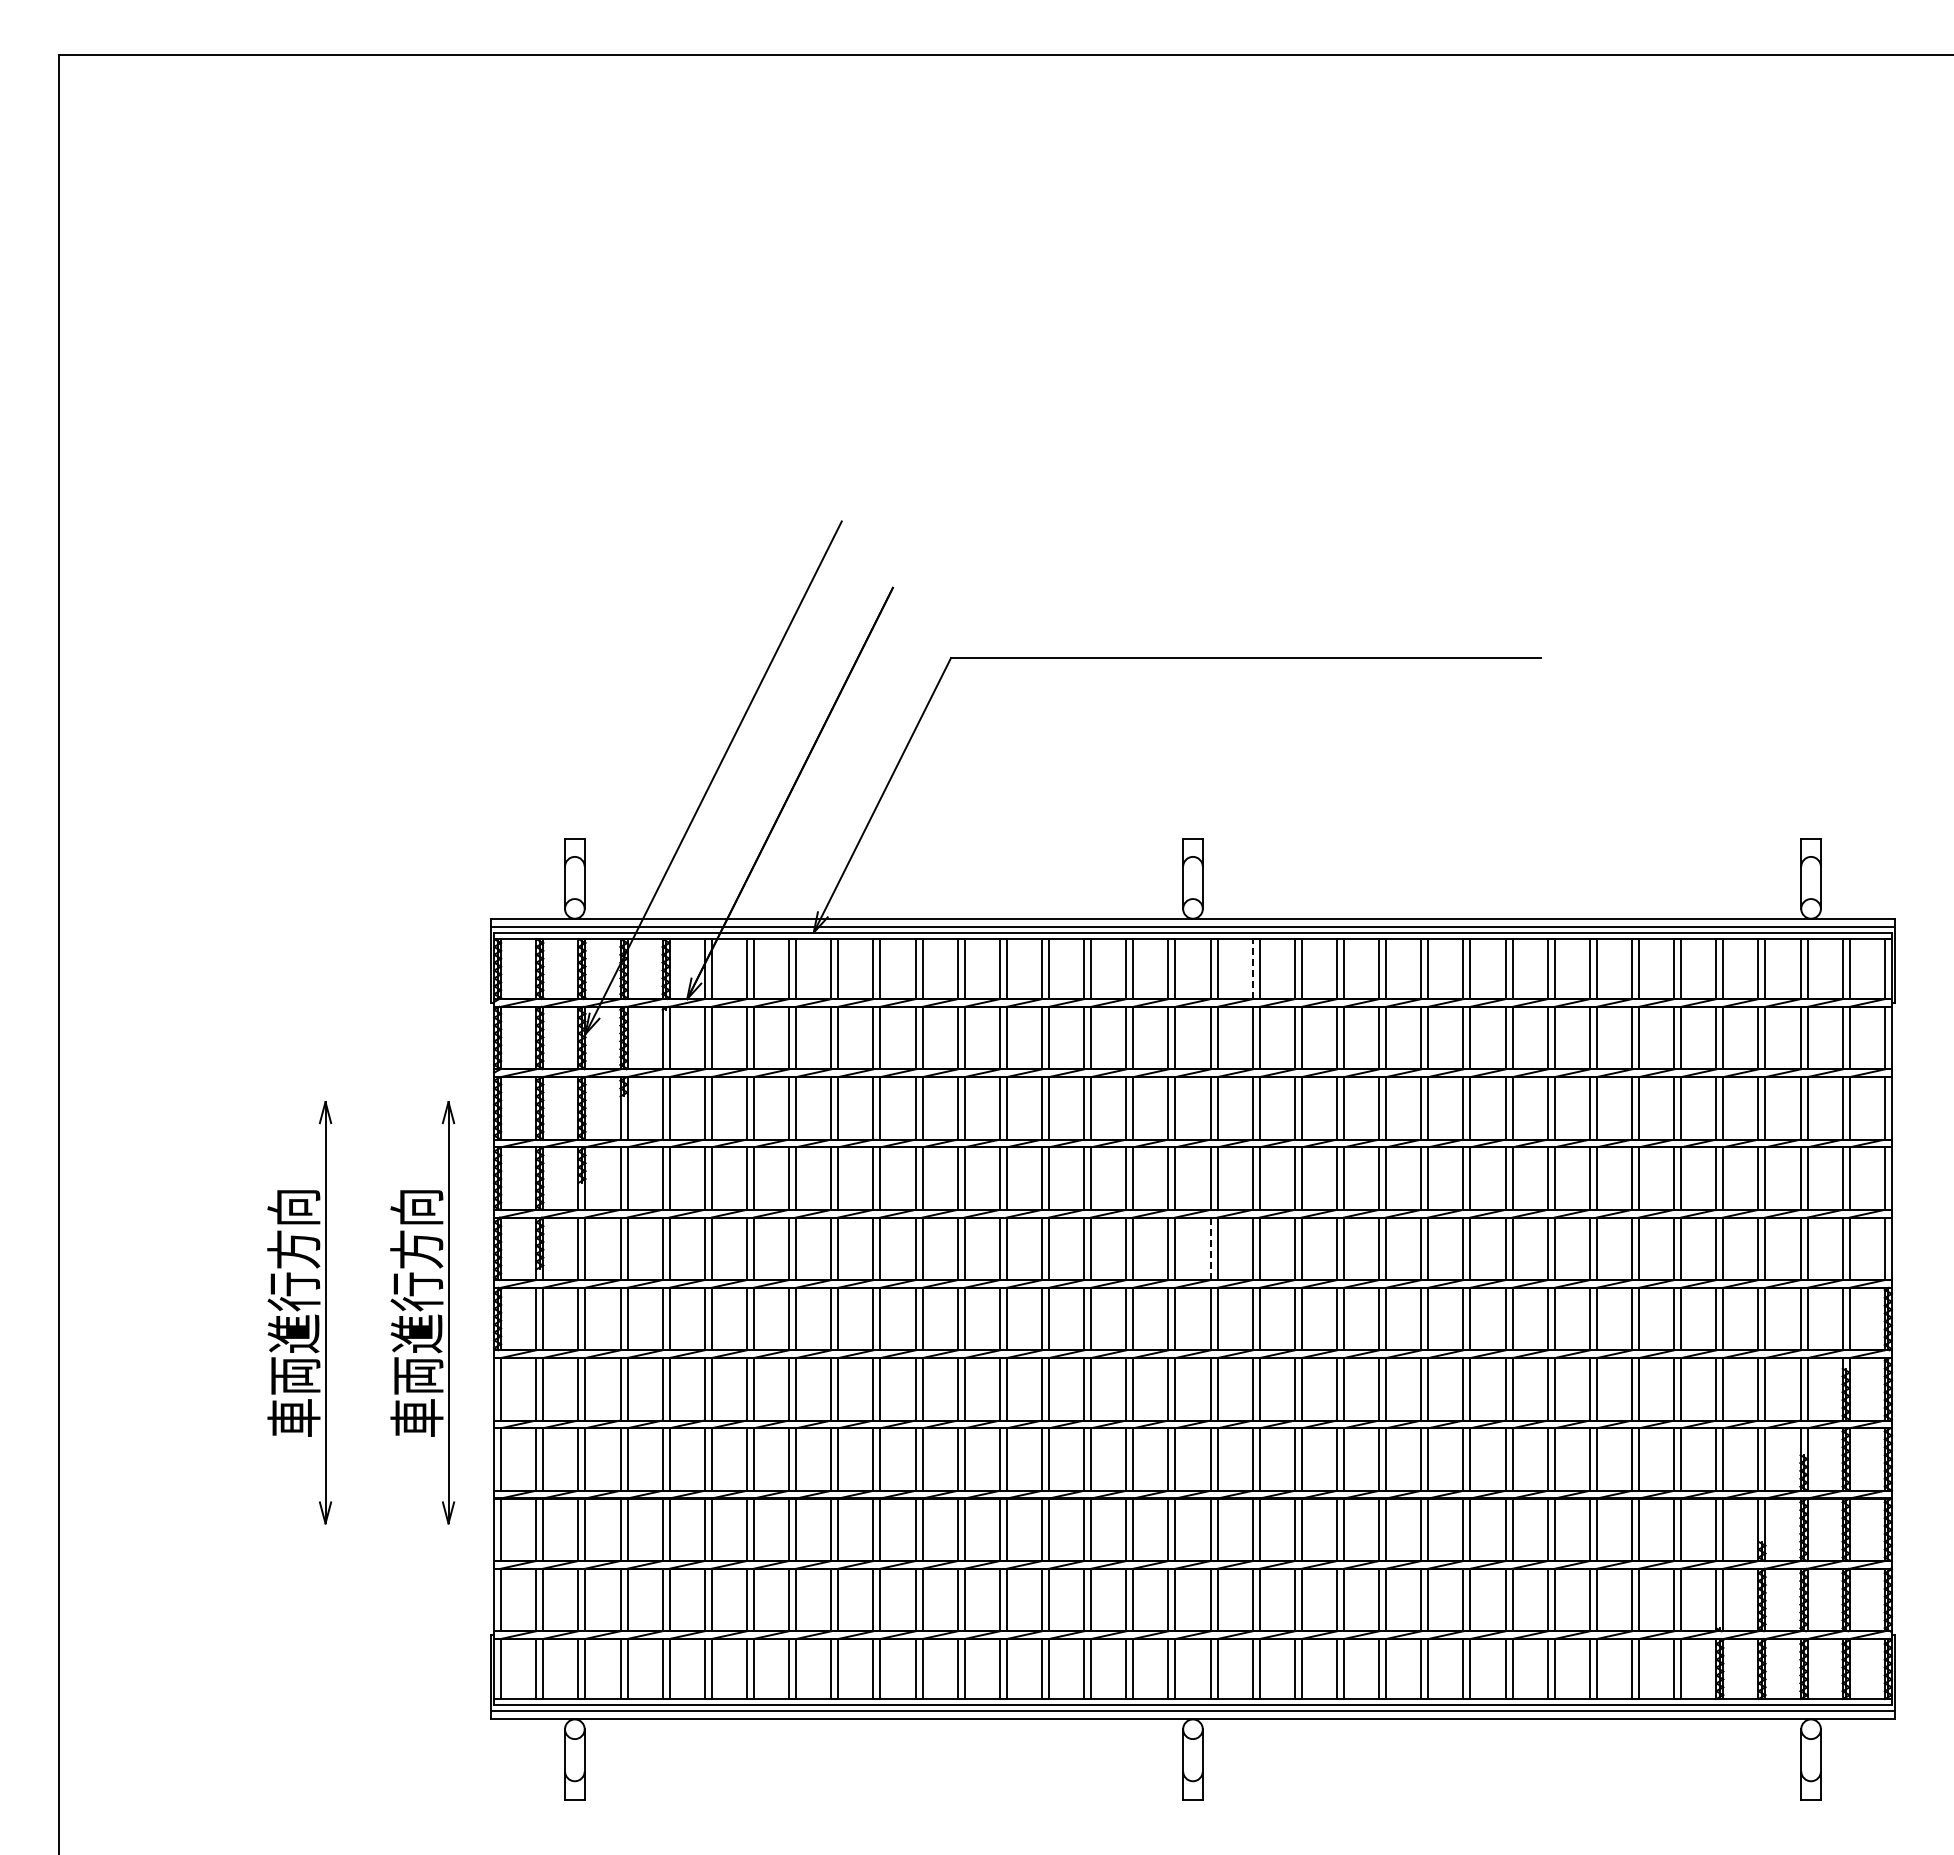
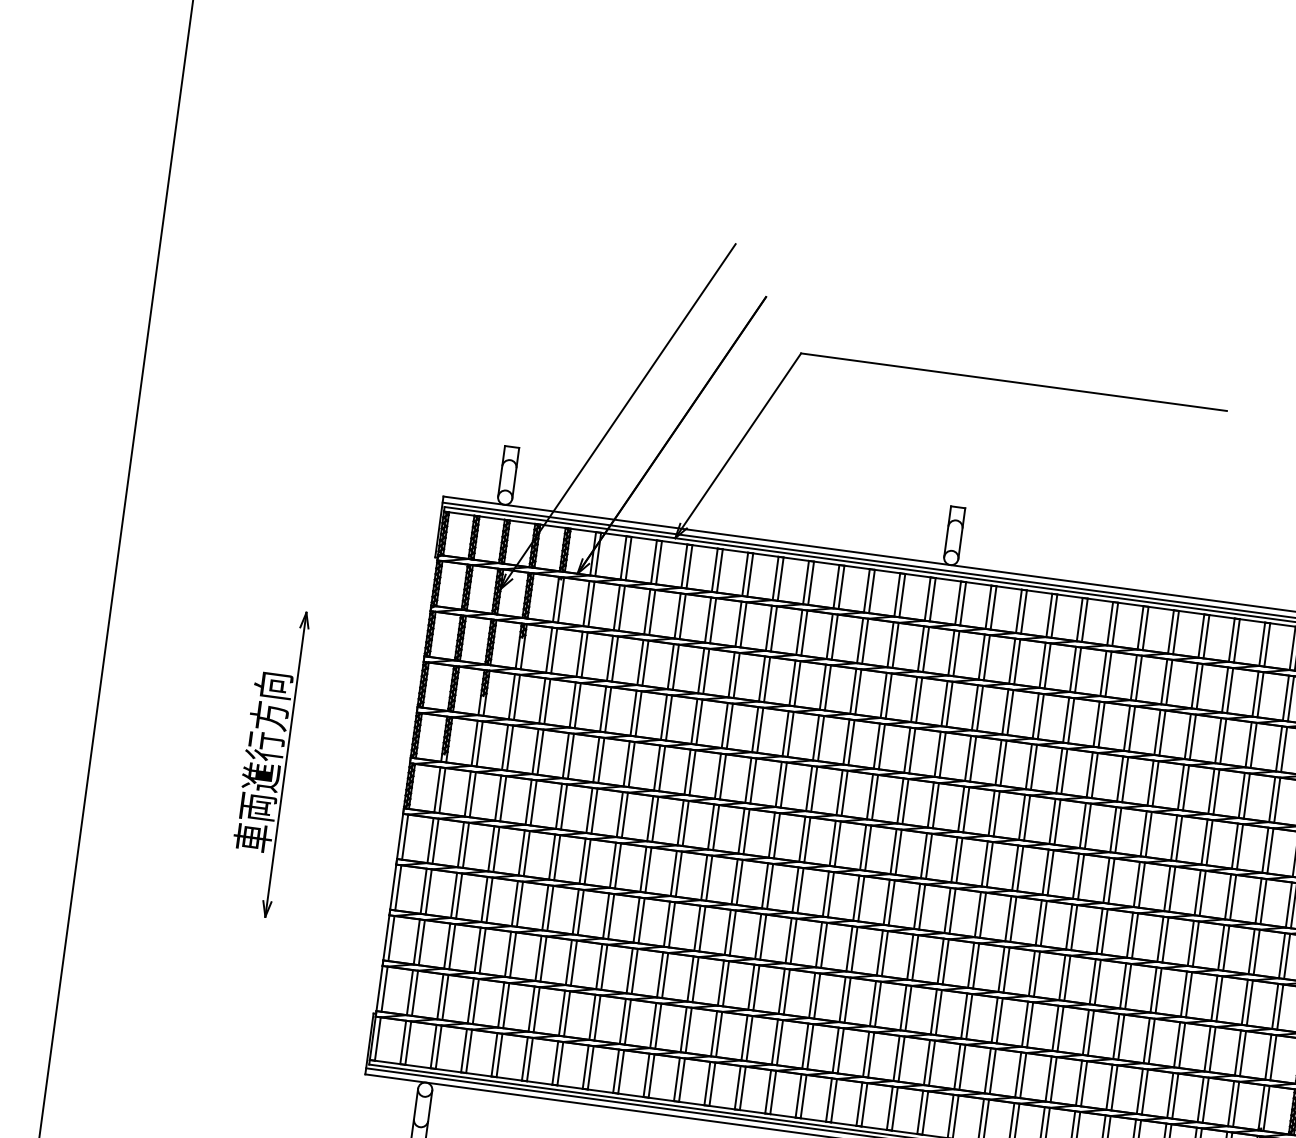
line: (1252, 968) -> (988, 606), dashed -> solid
line: (1210, 1248) -> (930, 804), dashed -> solid
part: (422, 1312) -> (355, 774), removed

